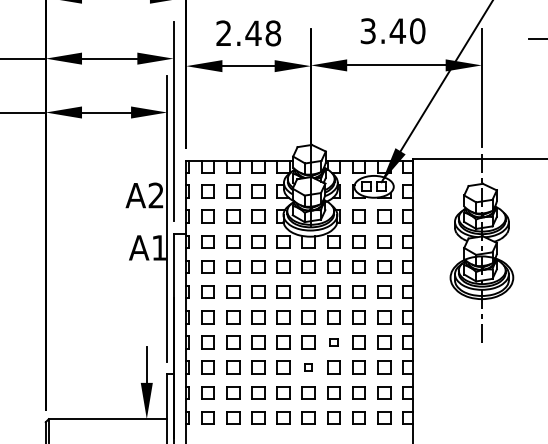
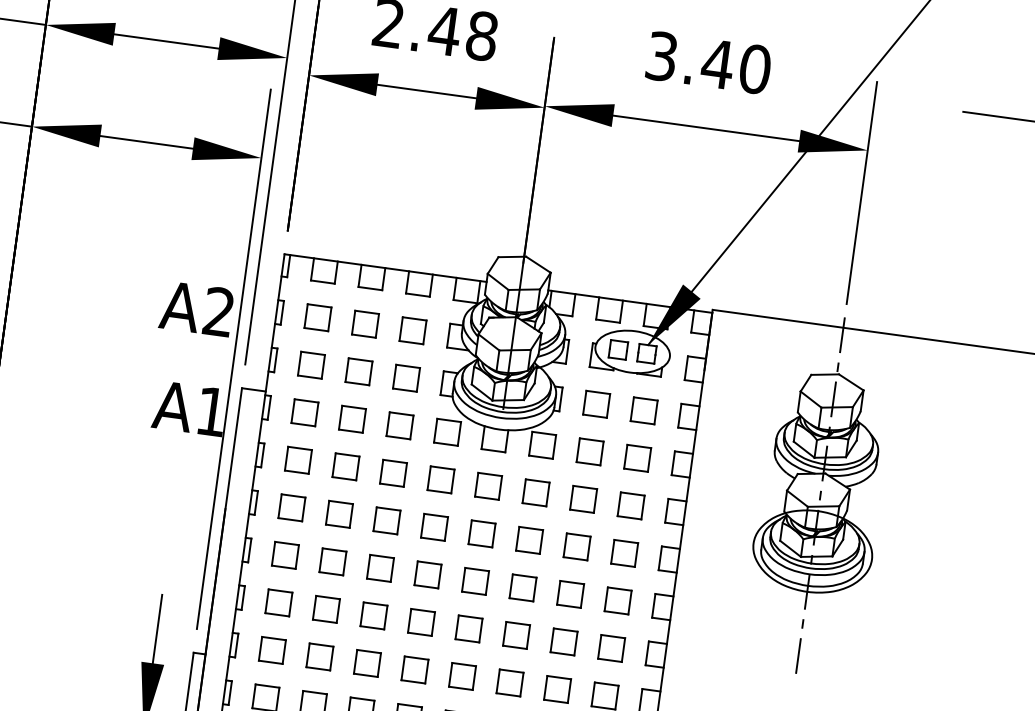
part: (333, 342) -> (515, 635), size x1.67
part: (308, 367) -> (462, 676), size x1.67

